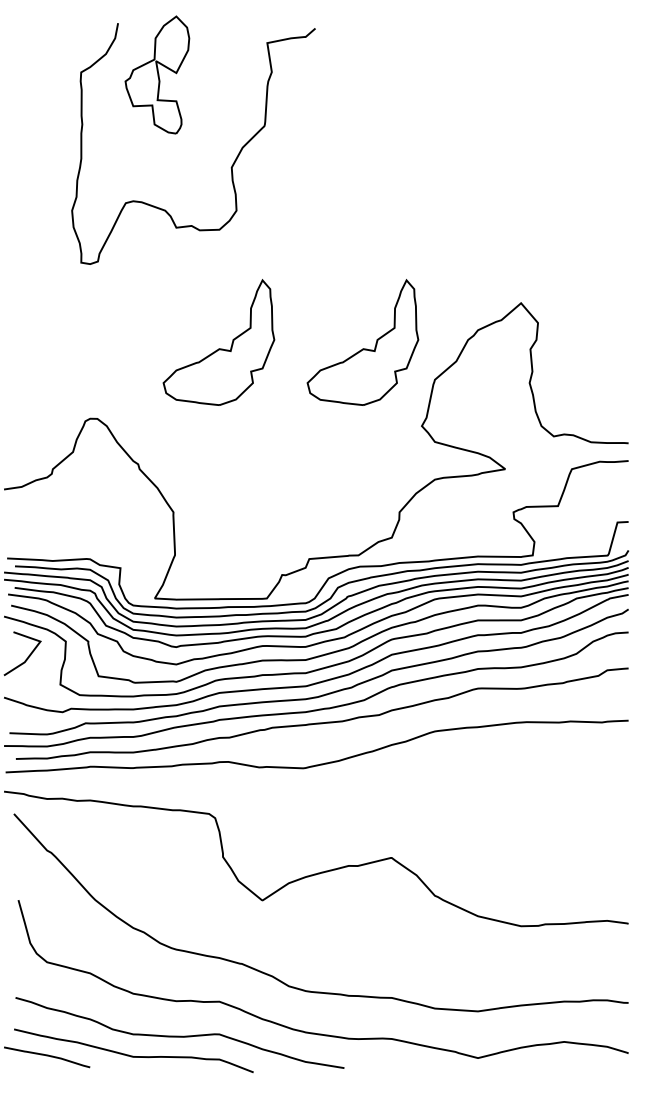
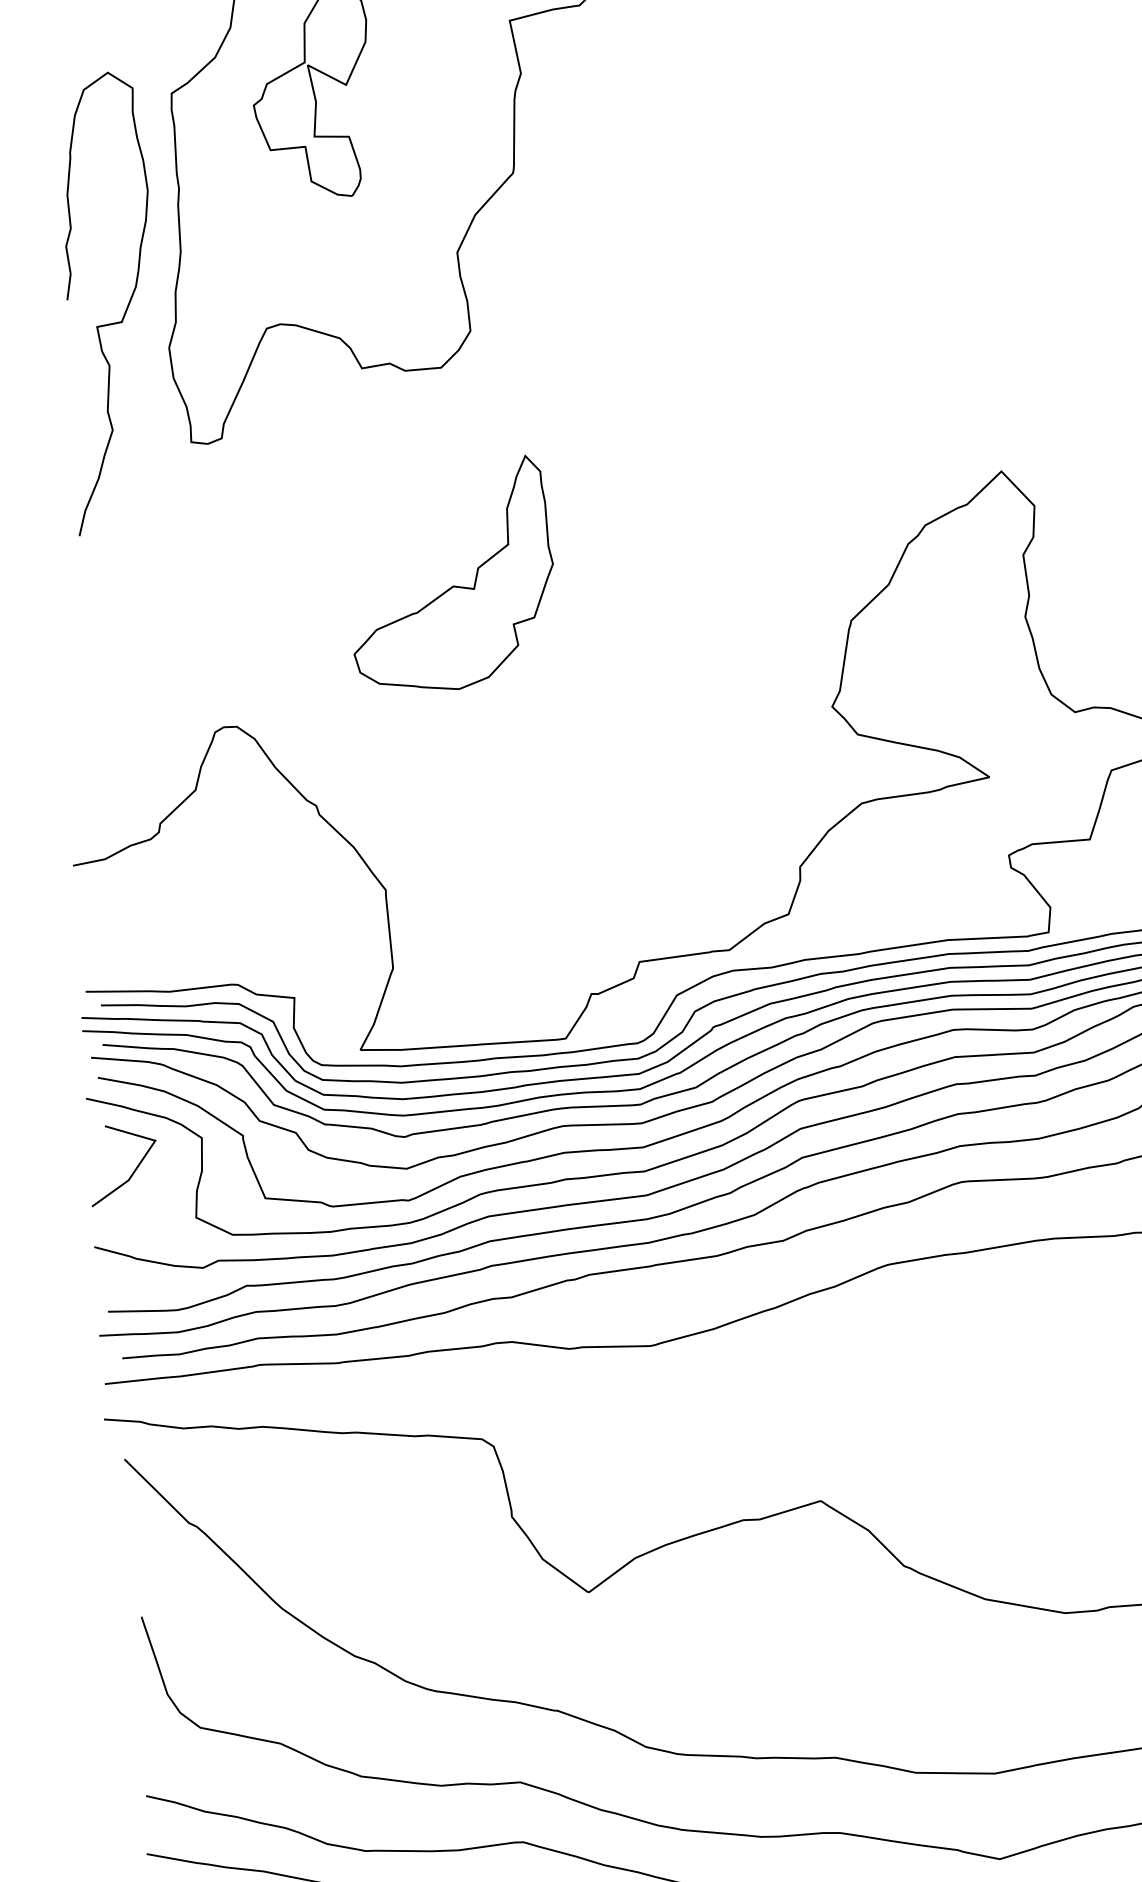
curve: (49, 187) -> (125, 307), added
part: (362, 342) -> (714, 559), removed

